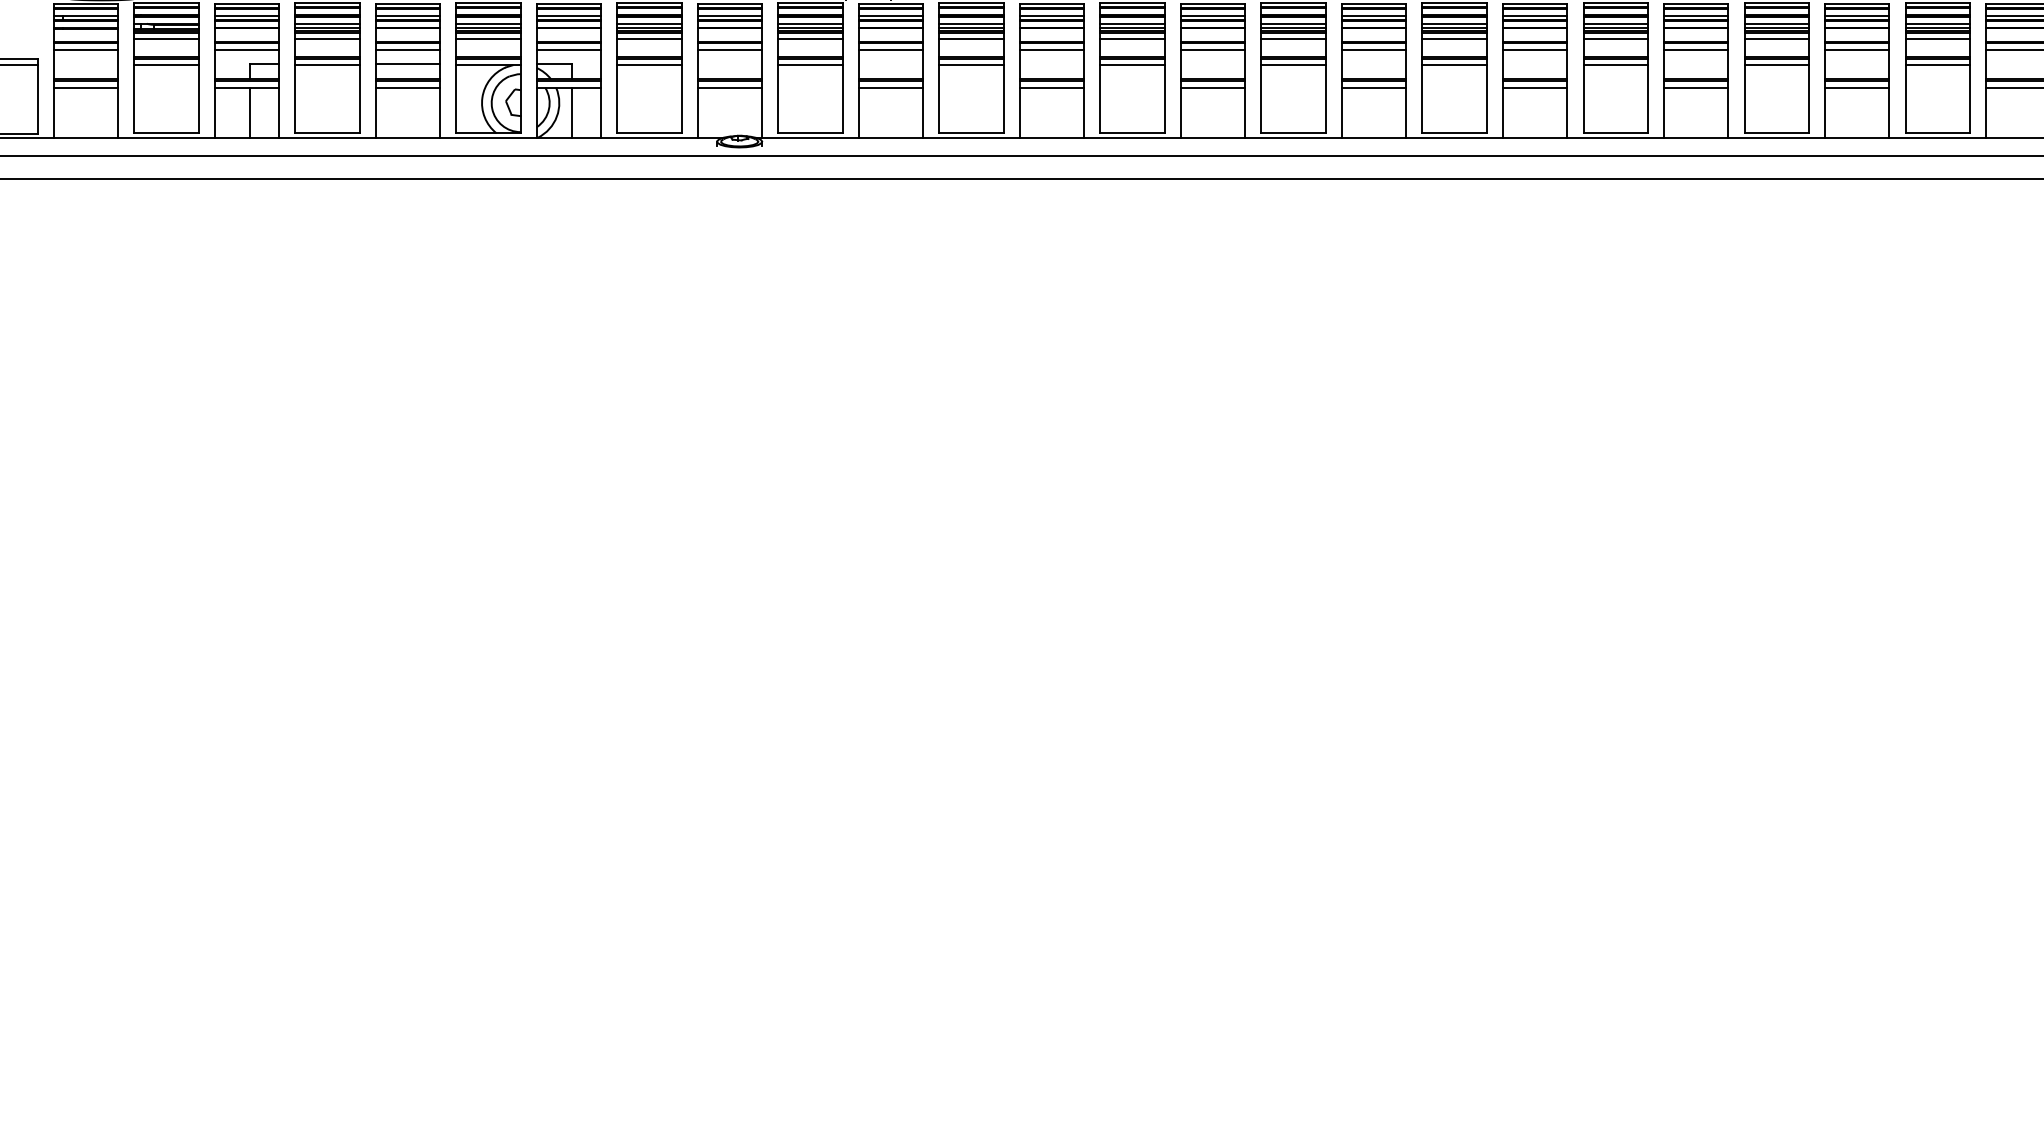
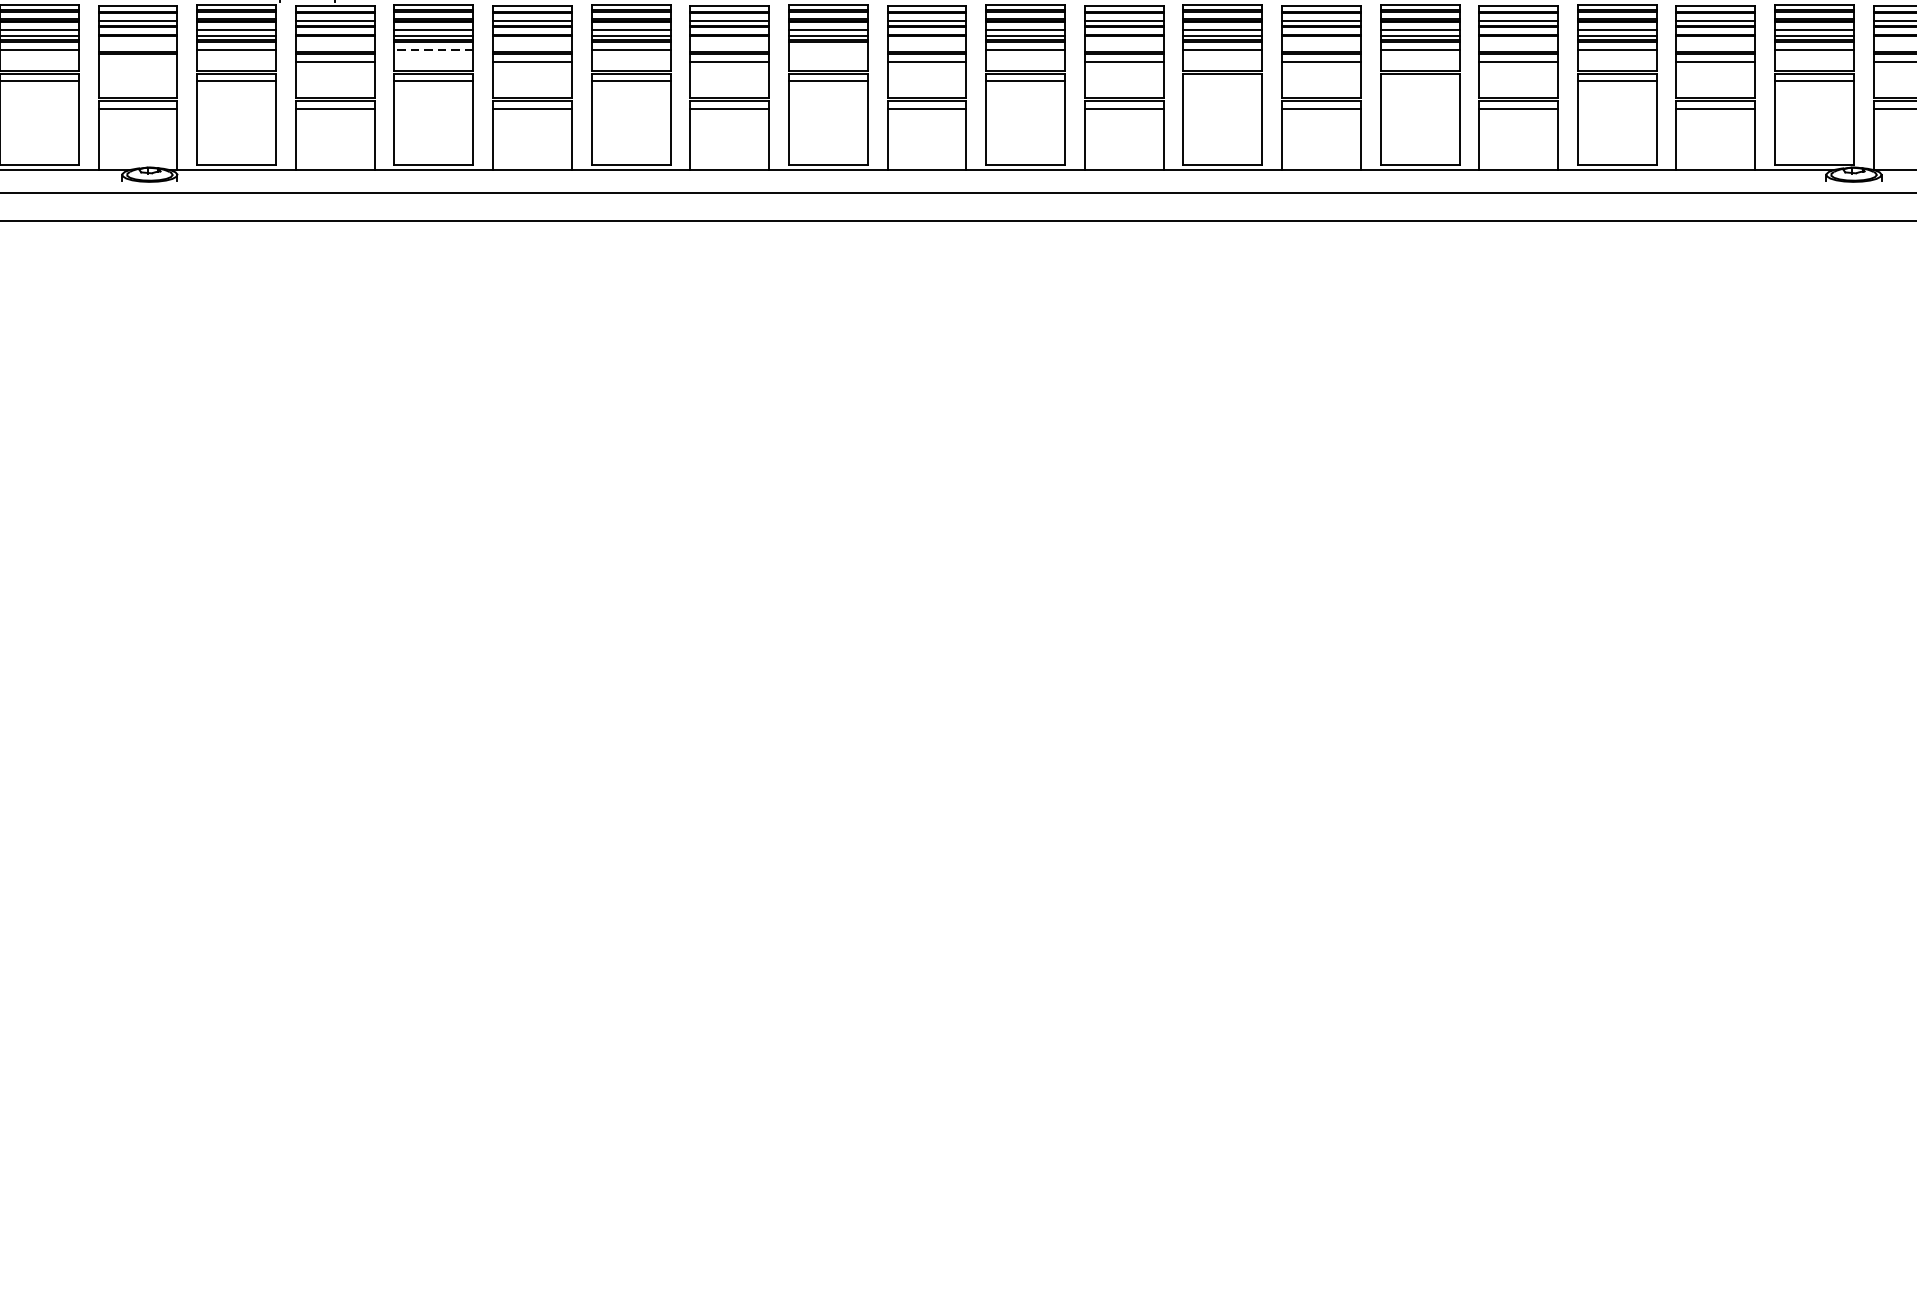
line: (971, 39) -> (433, 49), solid -> dashed
line: (1293, 39) -> (828, 49), removed
line: (729, 49) -> (137, 61), removed
line: (1615, 65) -> (1222, 81), removed
line: (1776, 65) -> (1419, 81), removed

